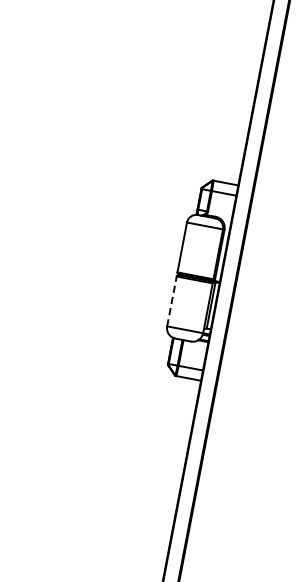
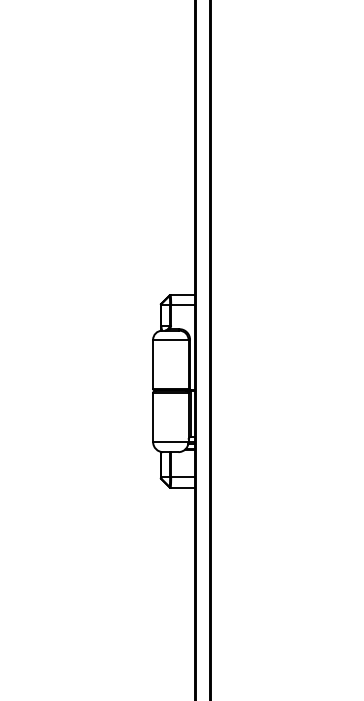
line: (172, 301) -> (153, 417), dashed -> solid

